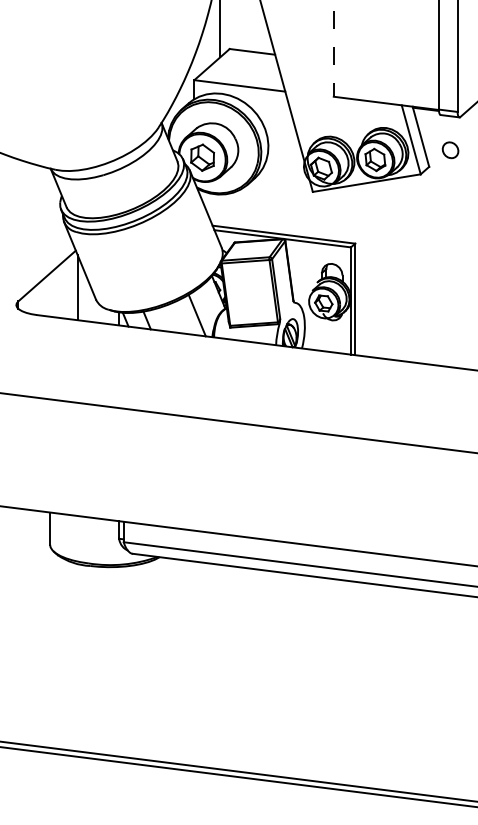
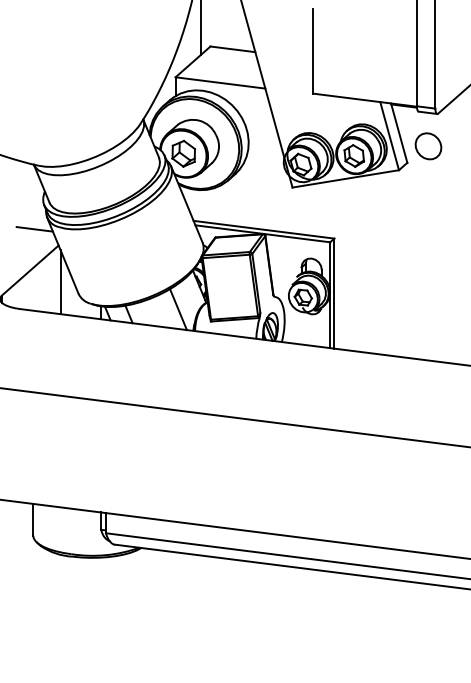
line: (333, 54) -> (312, 51), dashed -> solid
part: (450, 150) -> (428, 146), size x1.67
line: (51, 233) -> (34, 228), added

